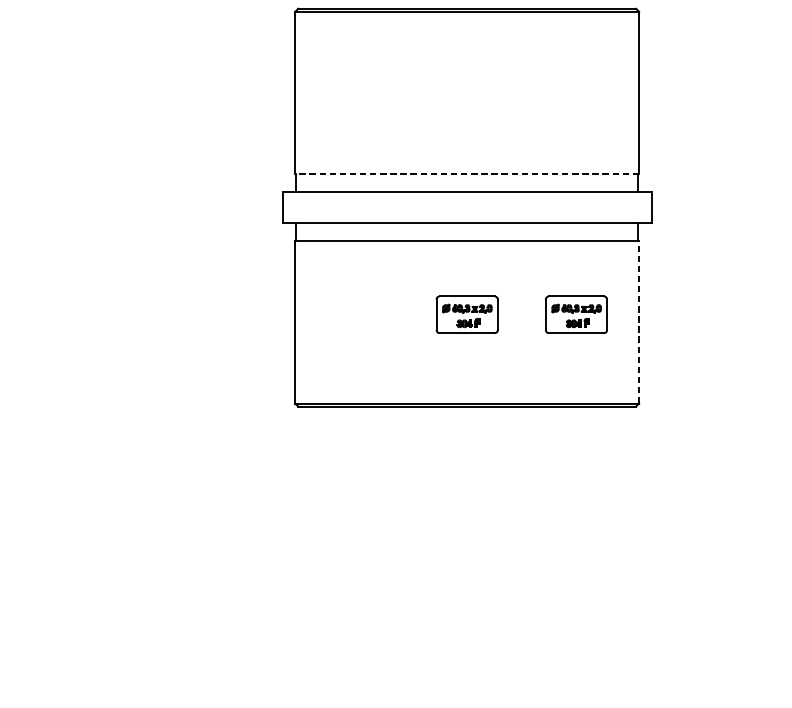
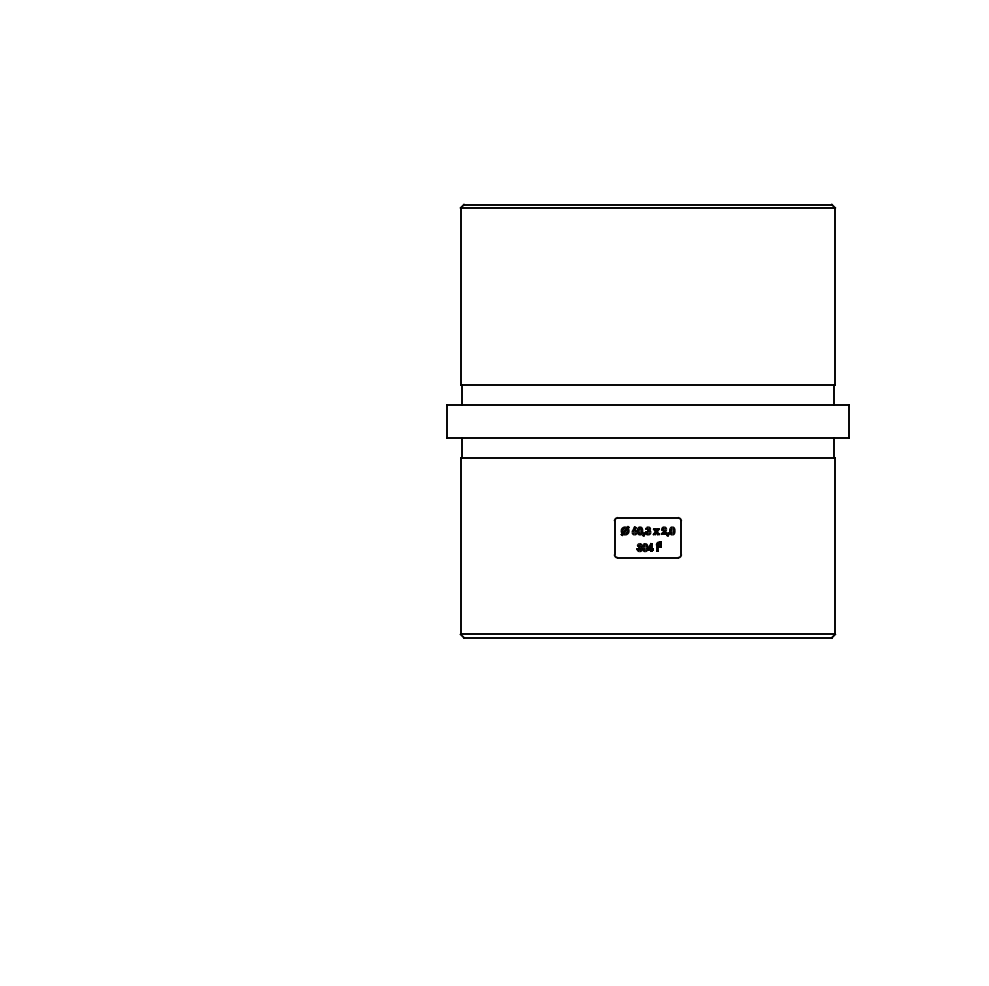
line: (466, 173) -> (647, 384), dashed -> solid
part: (576, 314) -> (766, 537), removed
line: (639, 321) -> (835, 545), dashed -> solid

